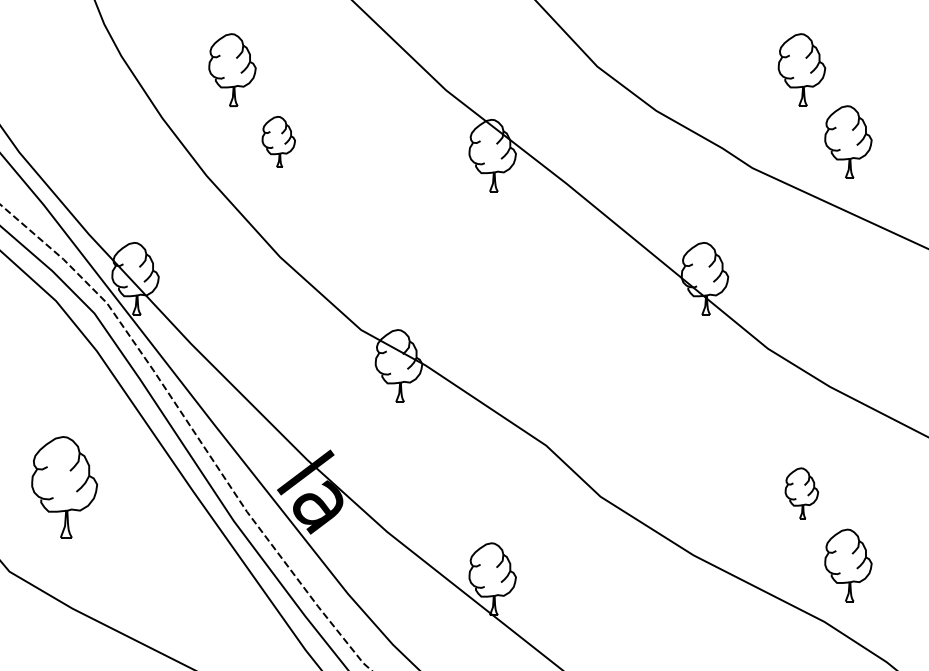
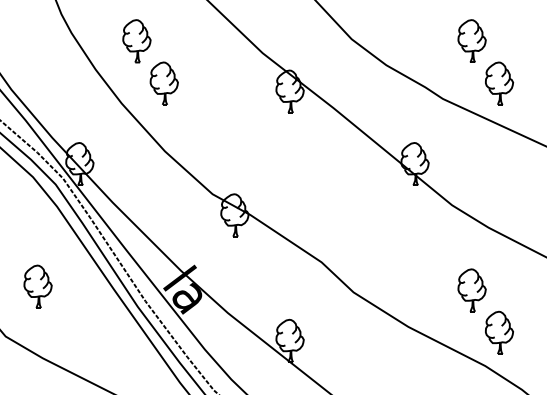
part: (277, 141) -> (163, 83), size x1.43
part: (63, 486) -> (37, 286), size x0.71
part: (800, 493) -> (471, 290), size x1.43

